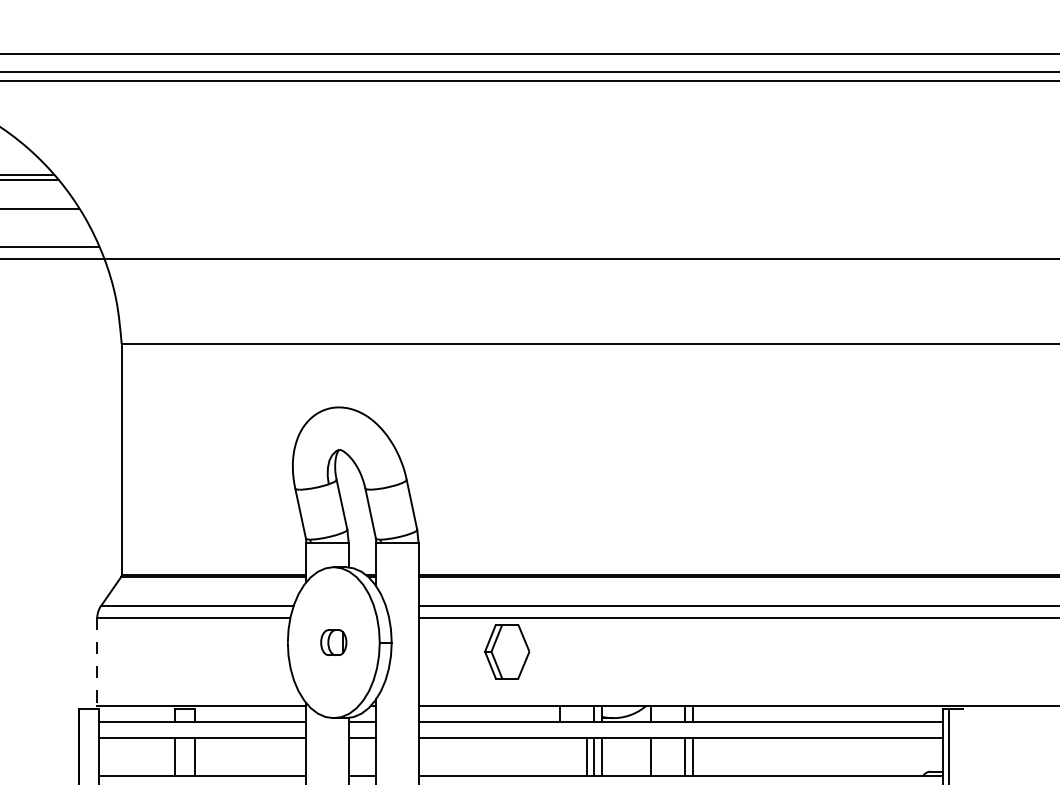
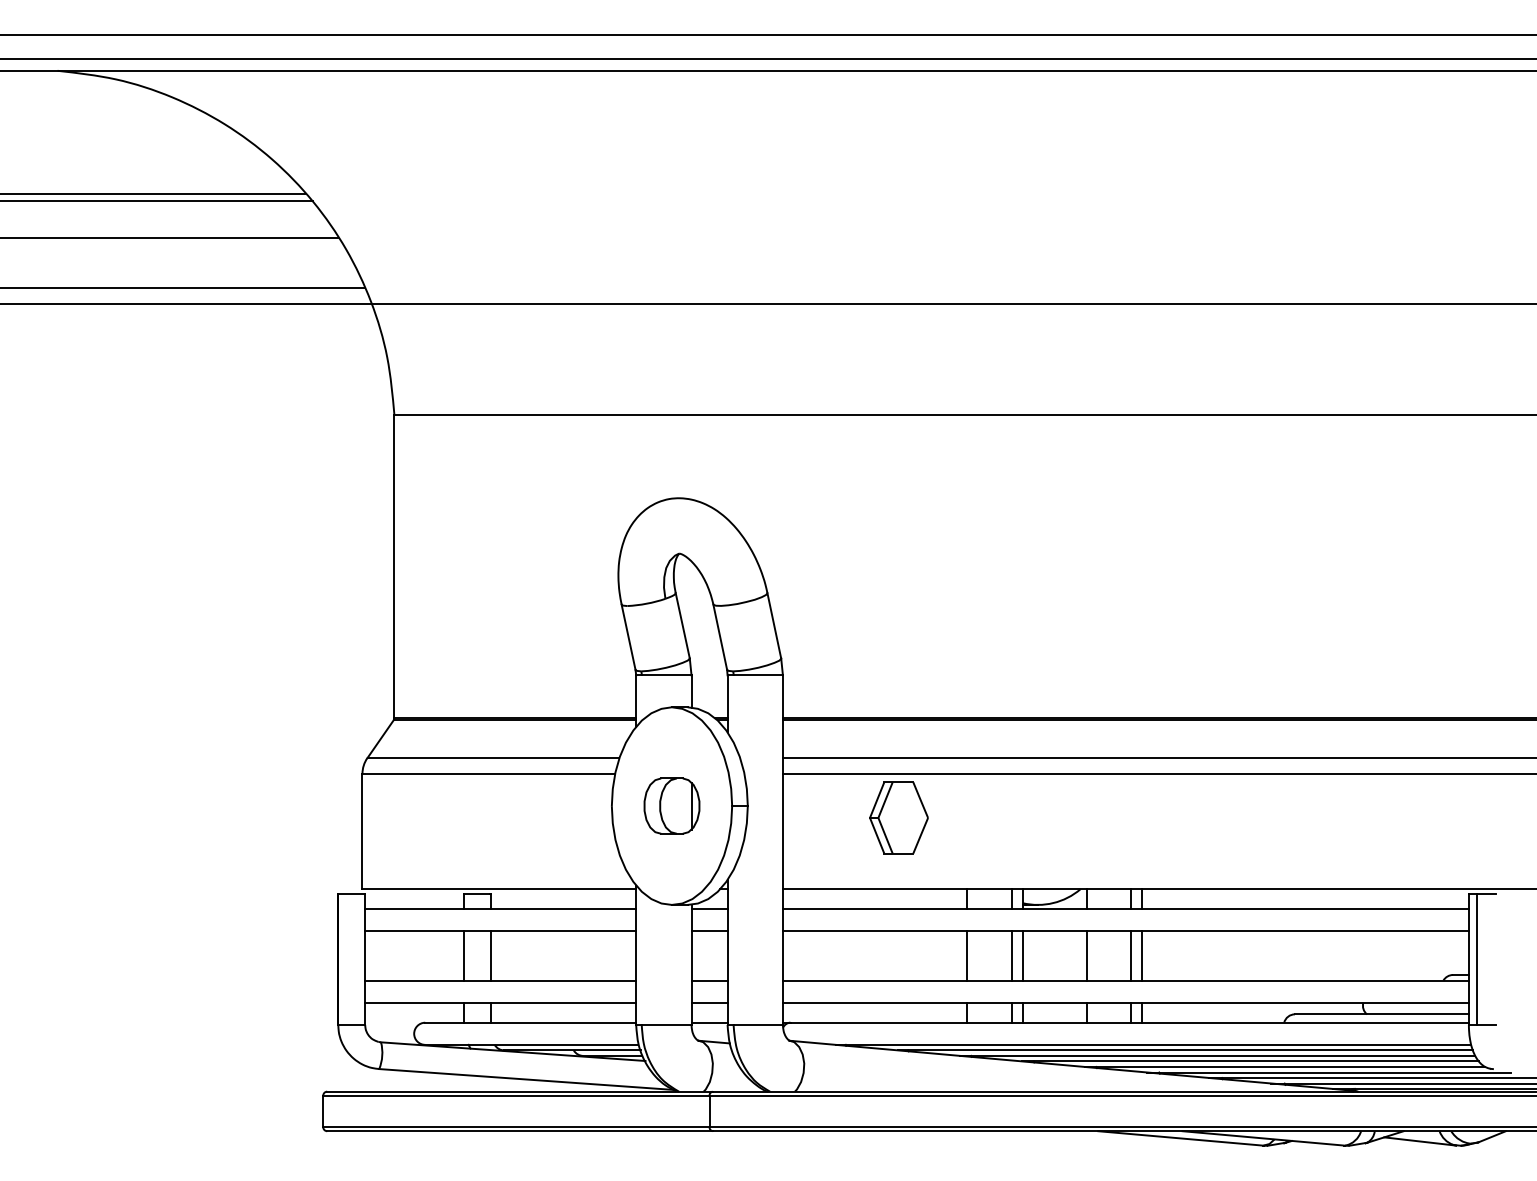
part: (333, 642) -> (671, 805), size x1.67
line: (97, 662) -> (362, 831), dashed -> solid
line: (587, 756) -> (967, 955), moved

